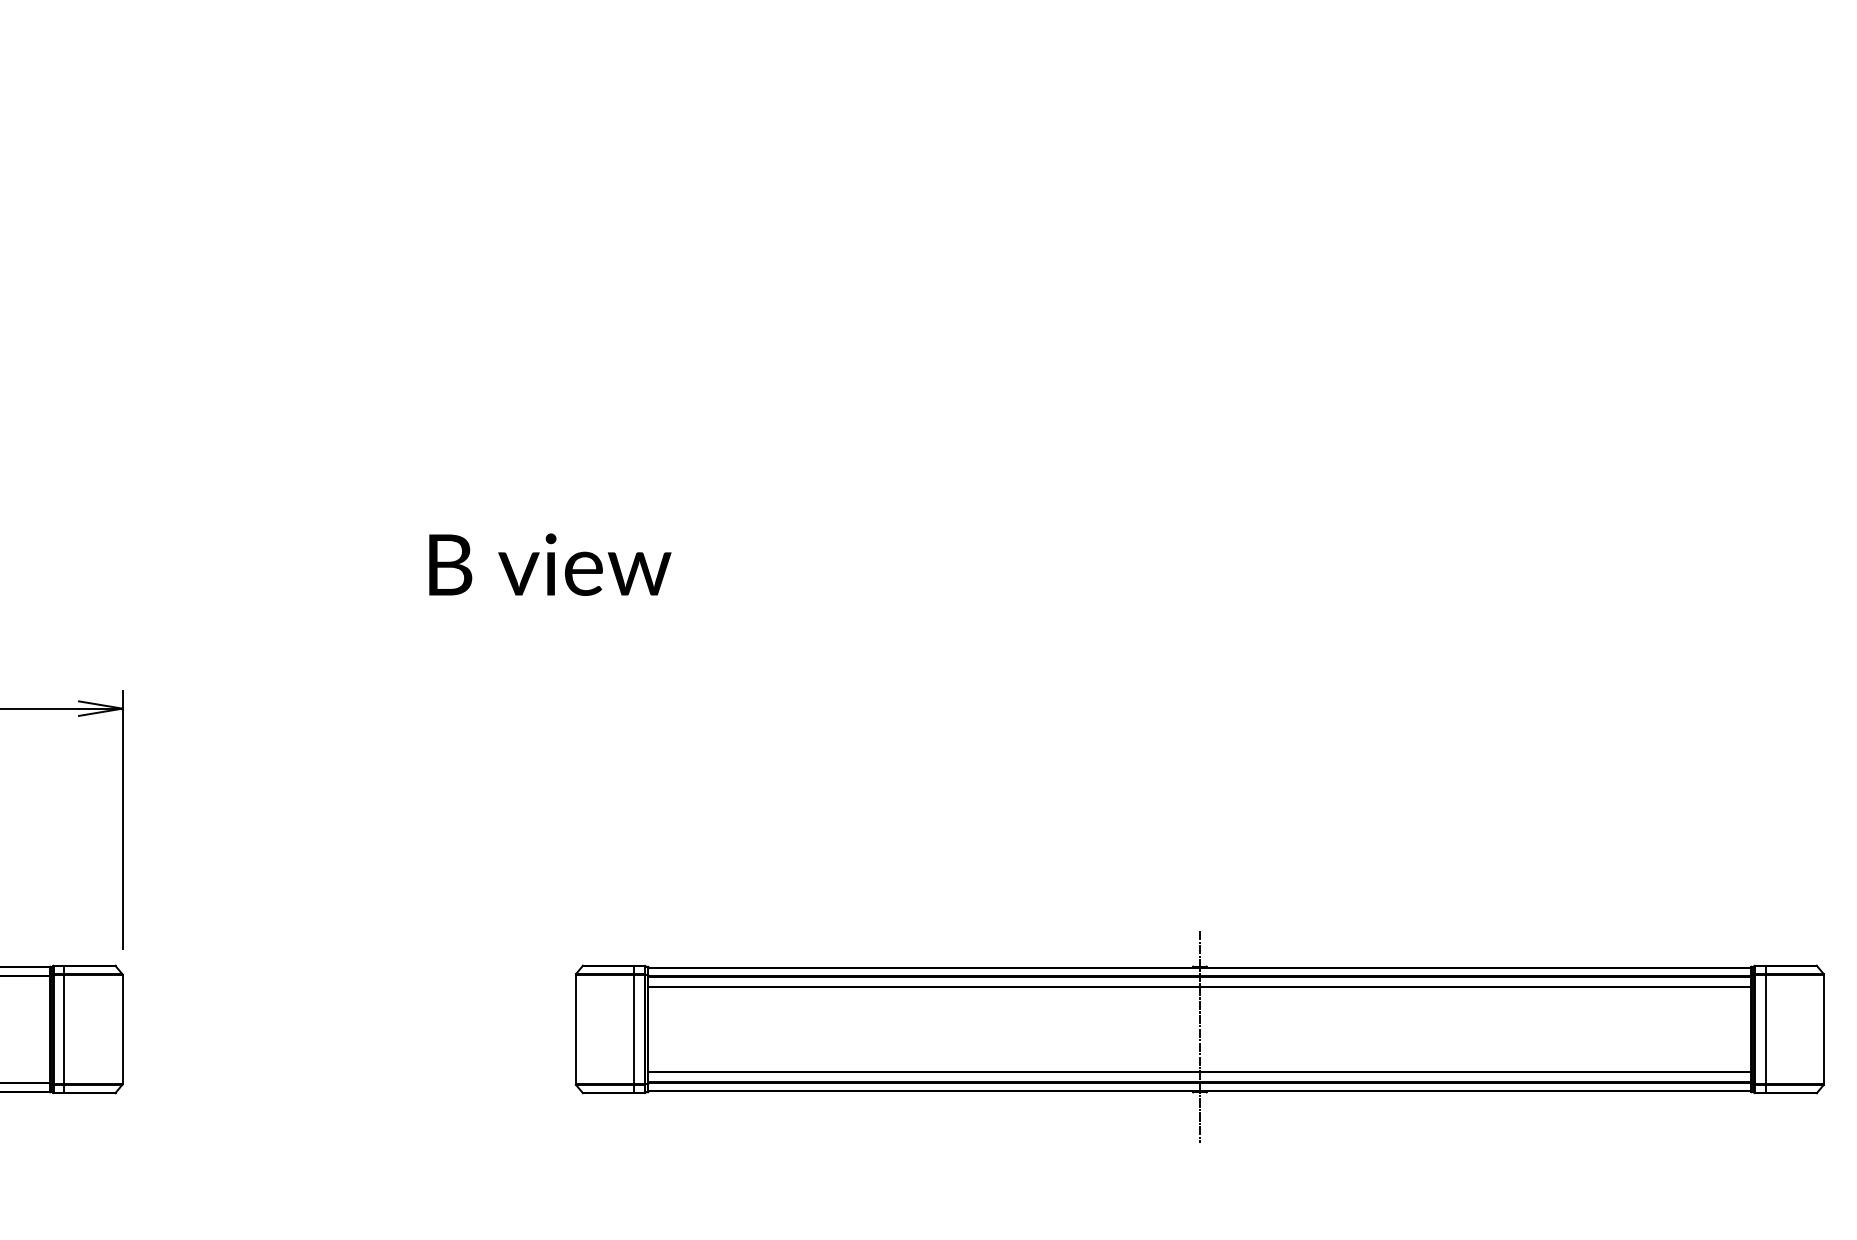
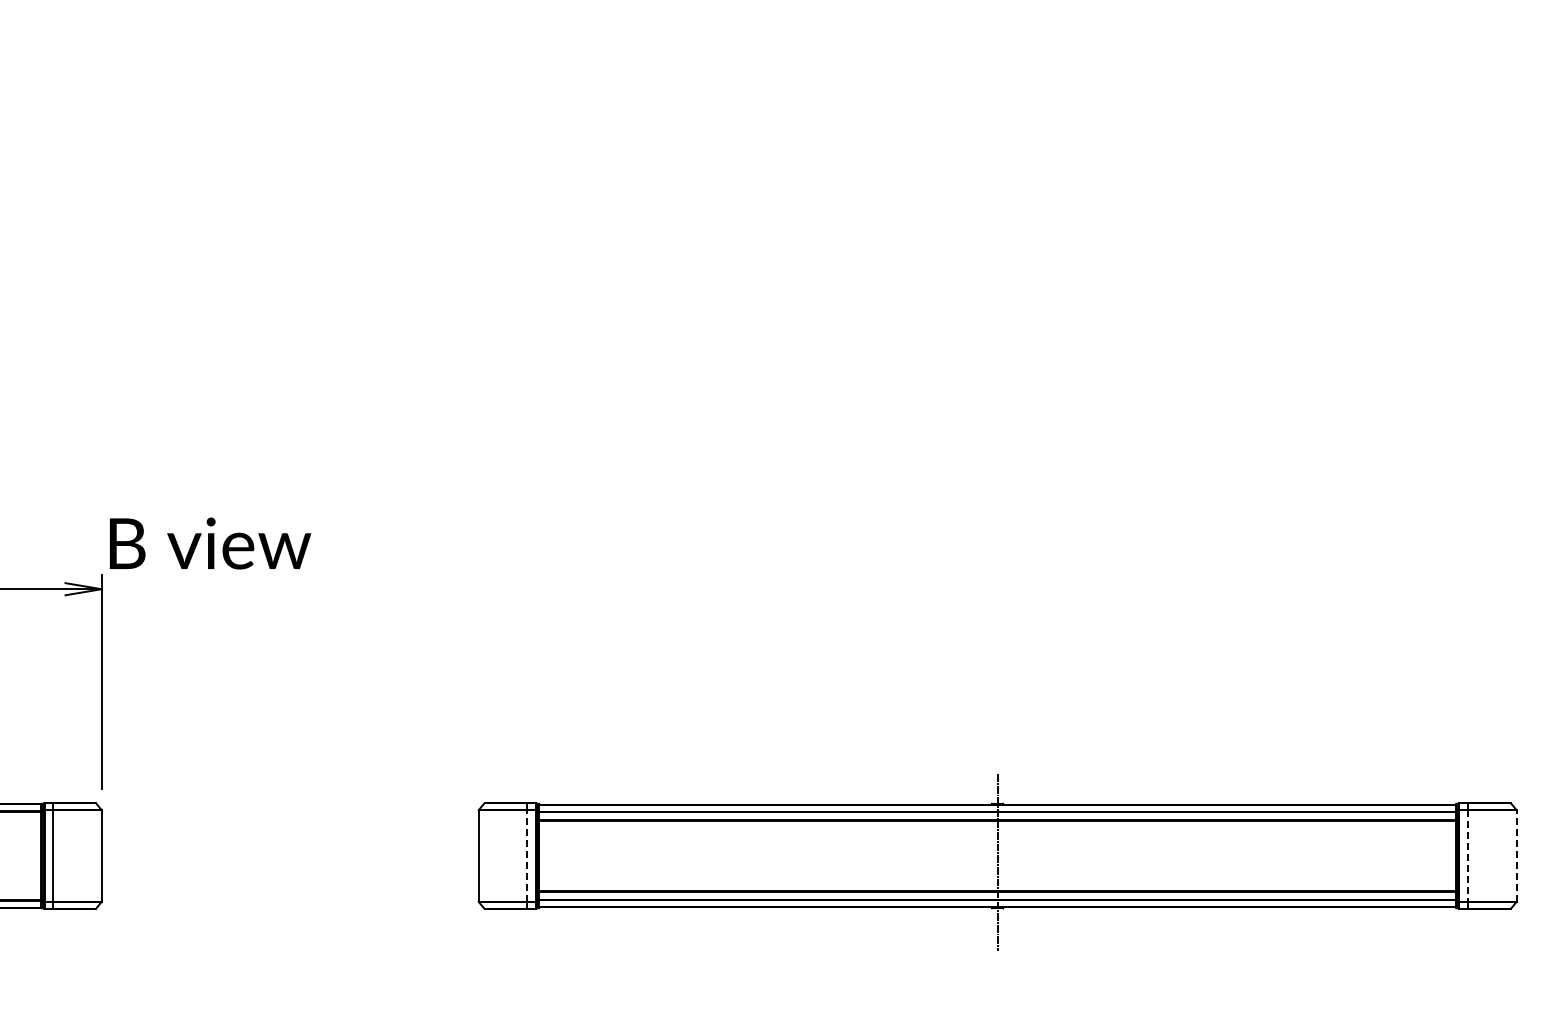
text: (550, 564) -> (210, 543), moved
line: (633, 1030) -> (526, 856), solid -> dashed
line: (1766, 1030) -> (1468, 856), solid -> dashed
line: (1823, 1030) -> (1516, 856), solid -> dashed

